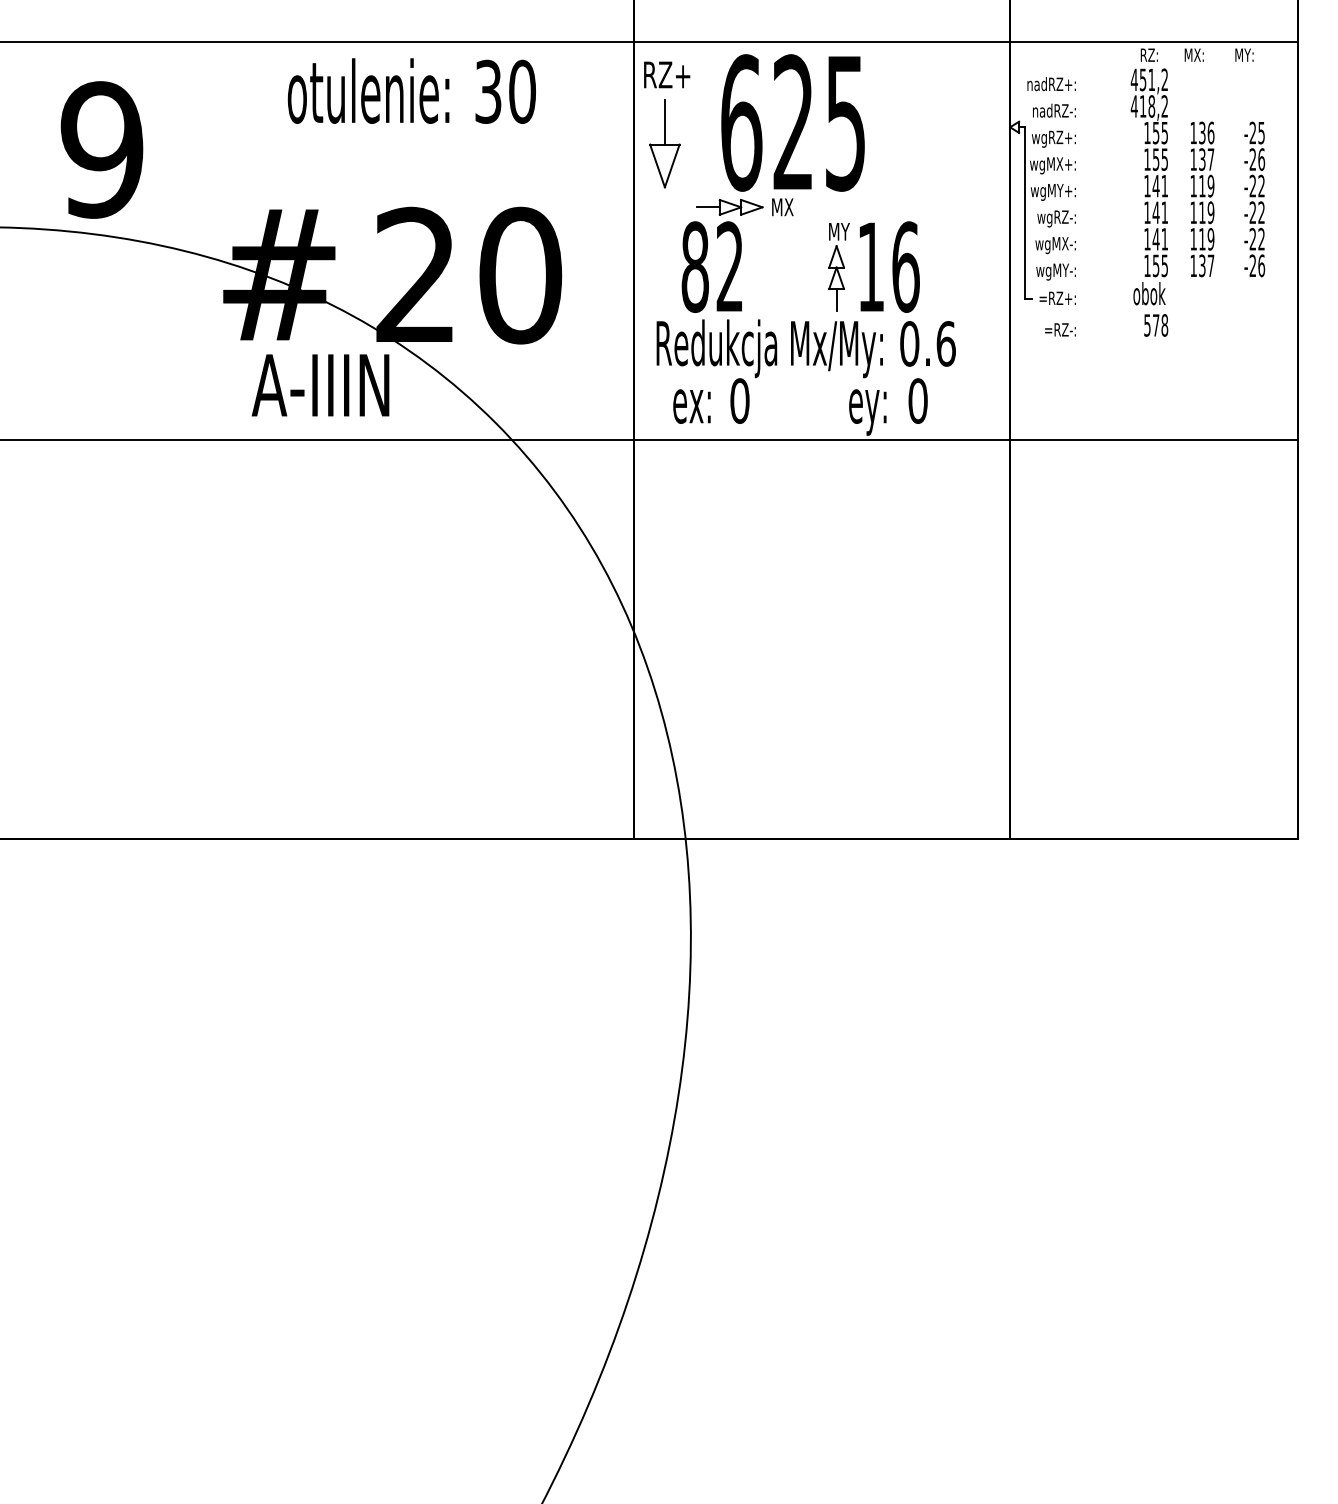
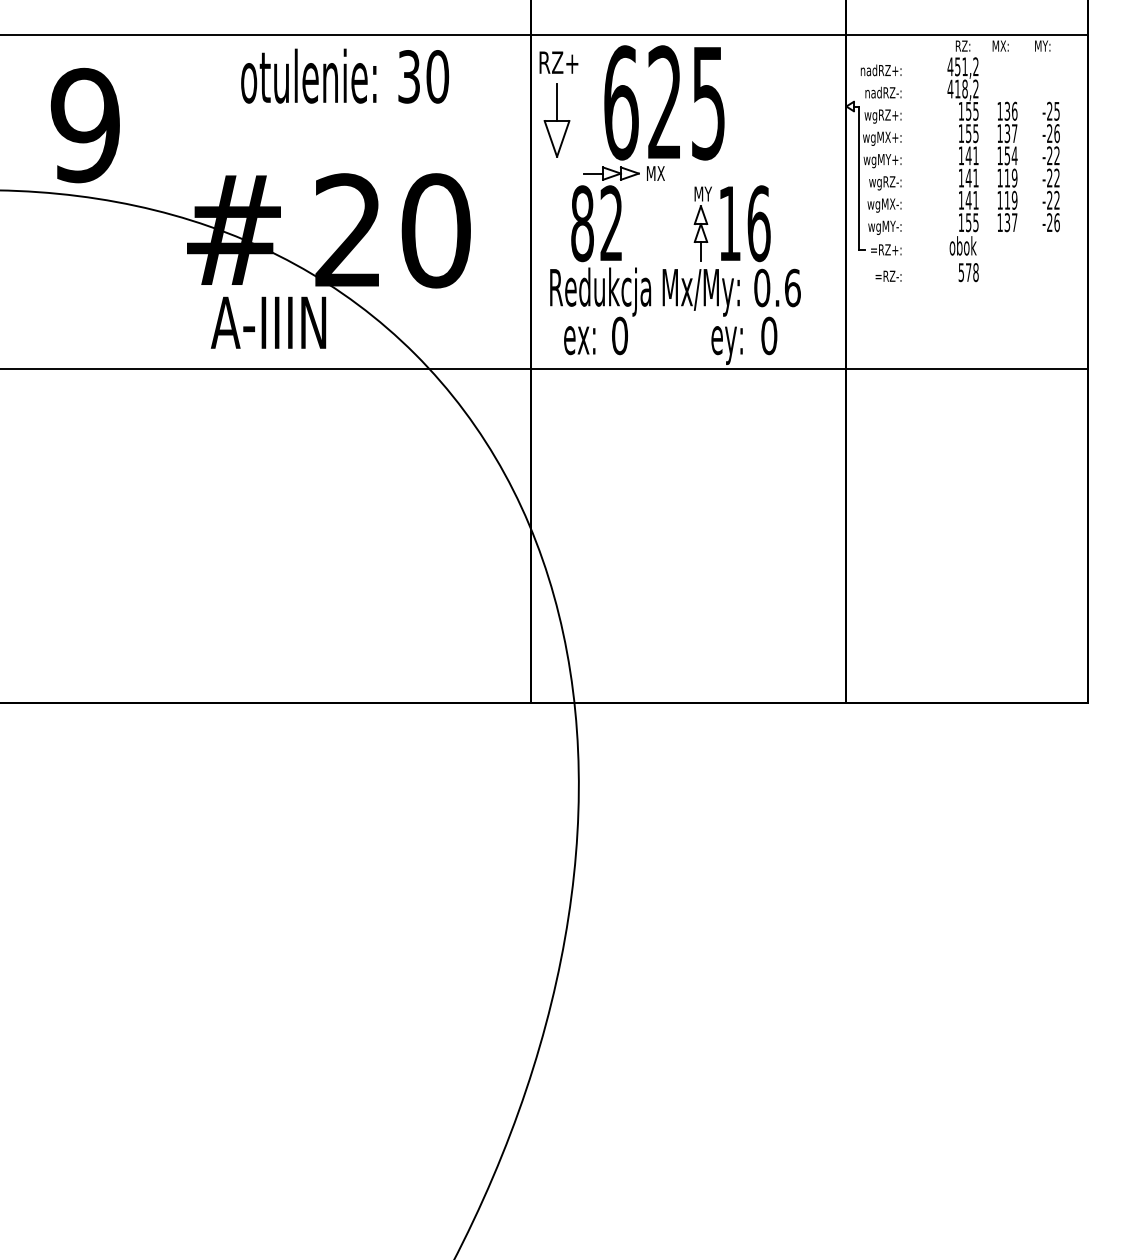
text: (1206, 185) -> (1010, 155), 119 -> 154

